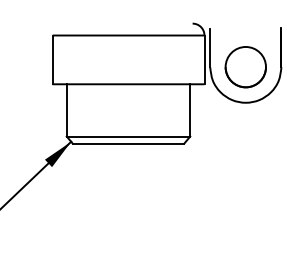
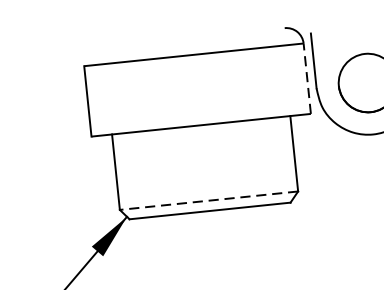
line: (204, 59) -> (307, 78), solid -> dashed
line: (128, 136) -> (208, 200), solid -> dashed

